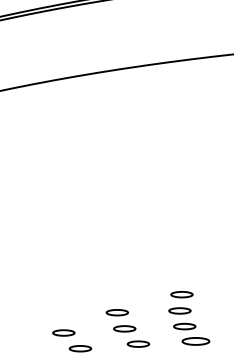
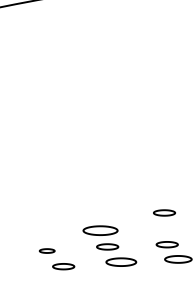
part: (179, 310) -> (162, 228), removed
part: (116, 312) -> (99, 230), size x1.6
part: (63, 332) -> (46, 250), size x0.7
part: (138, 343) -> (121, 261), size x1.4

